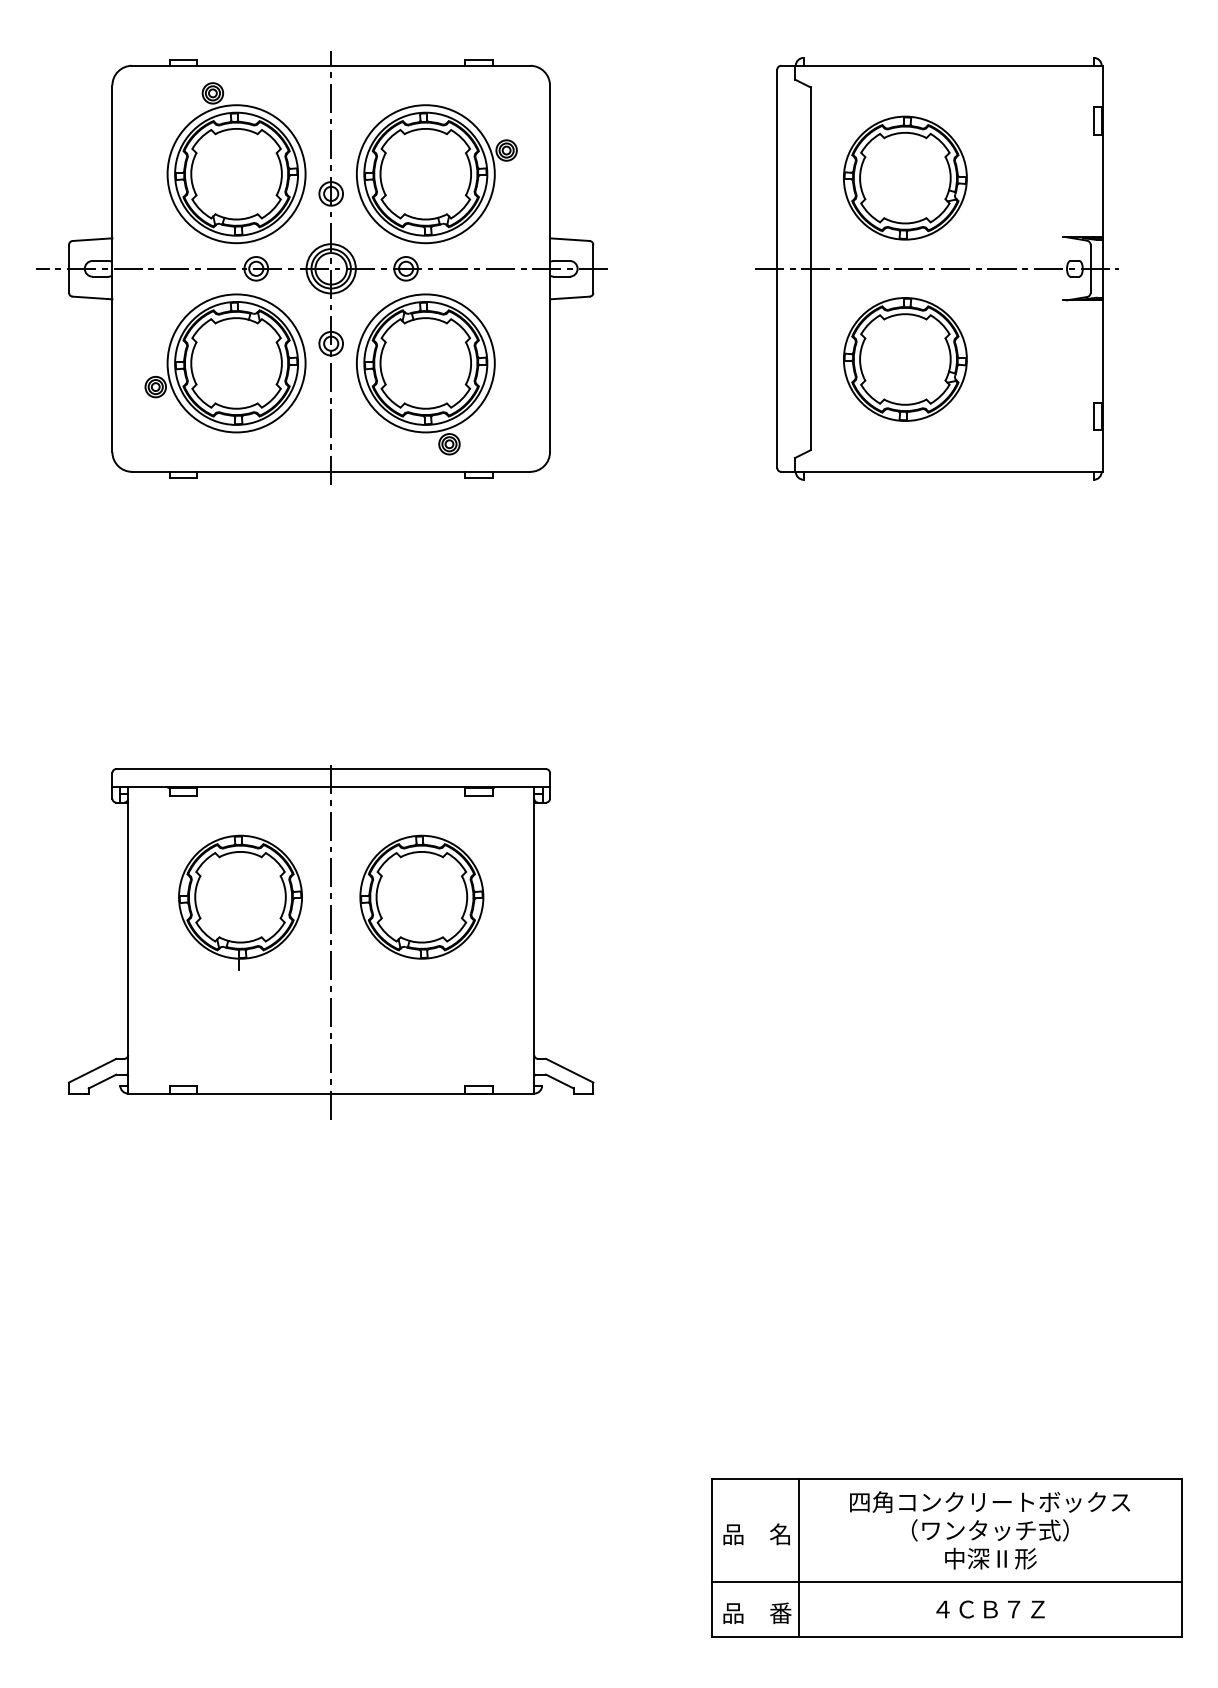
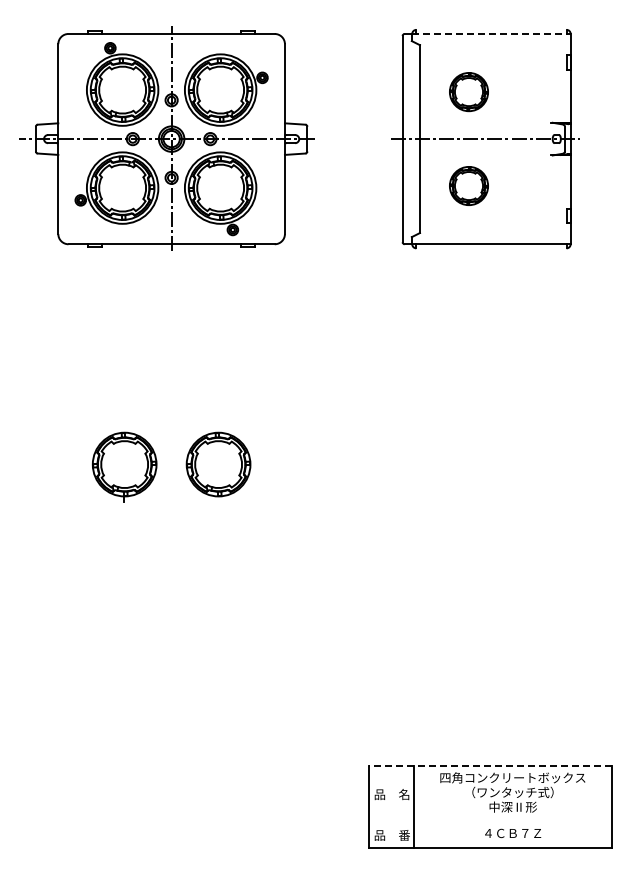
line: (948, 64) -> (491, 33), solid -> dashed
part: (904, 176) -> (468, 91), size x0.6
part: (904, 358) -> (468, 185), size x0.6
part: (330, 941) -> (171, 487), removed
line: (946, 1480) -> (490, 766), solid -> dashed
line: (946, 1582) -> (490, 819), removed

